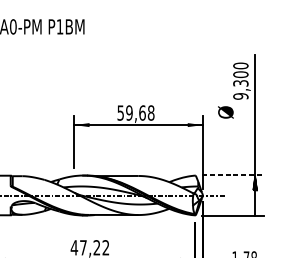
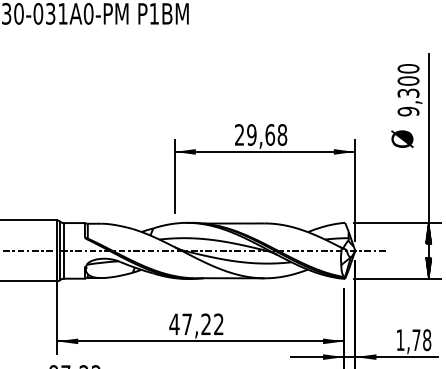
text: (225, 111) -> (402, 138), moved
text: (120, 112) -> (239, 134), 59,68 -> 29,68
line: (233, 175) -> (397, 222), dashed -> solid
hatch: (255, 208) -> (428, 268), added

